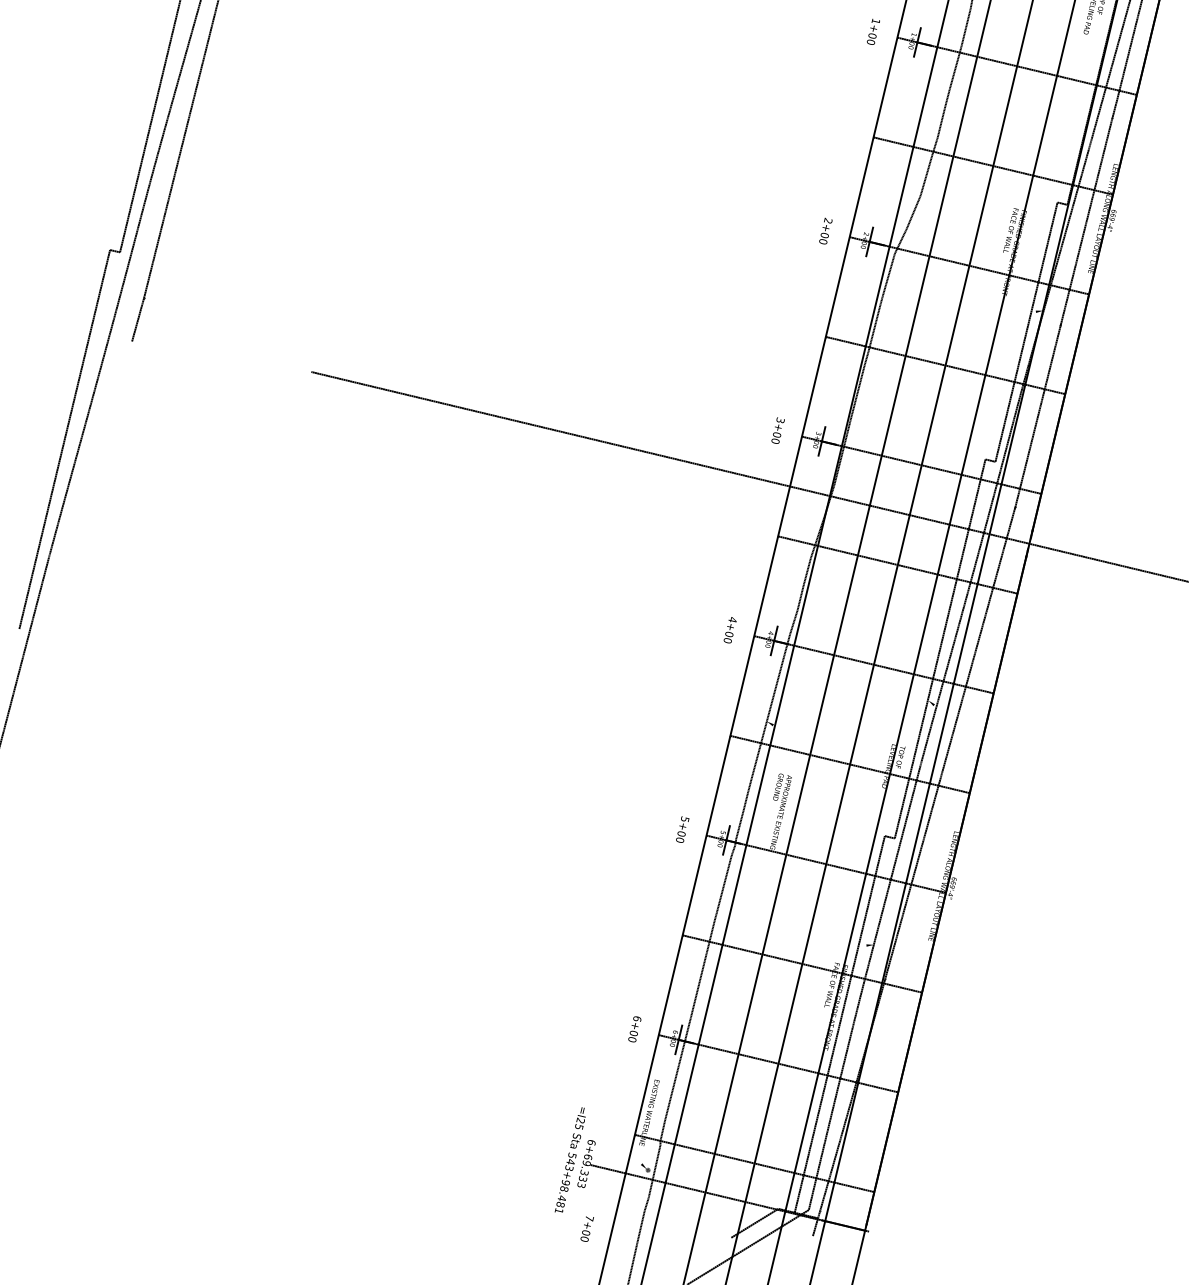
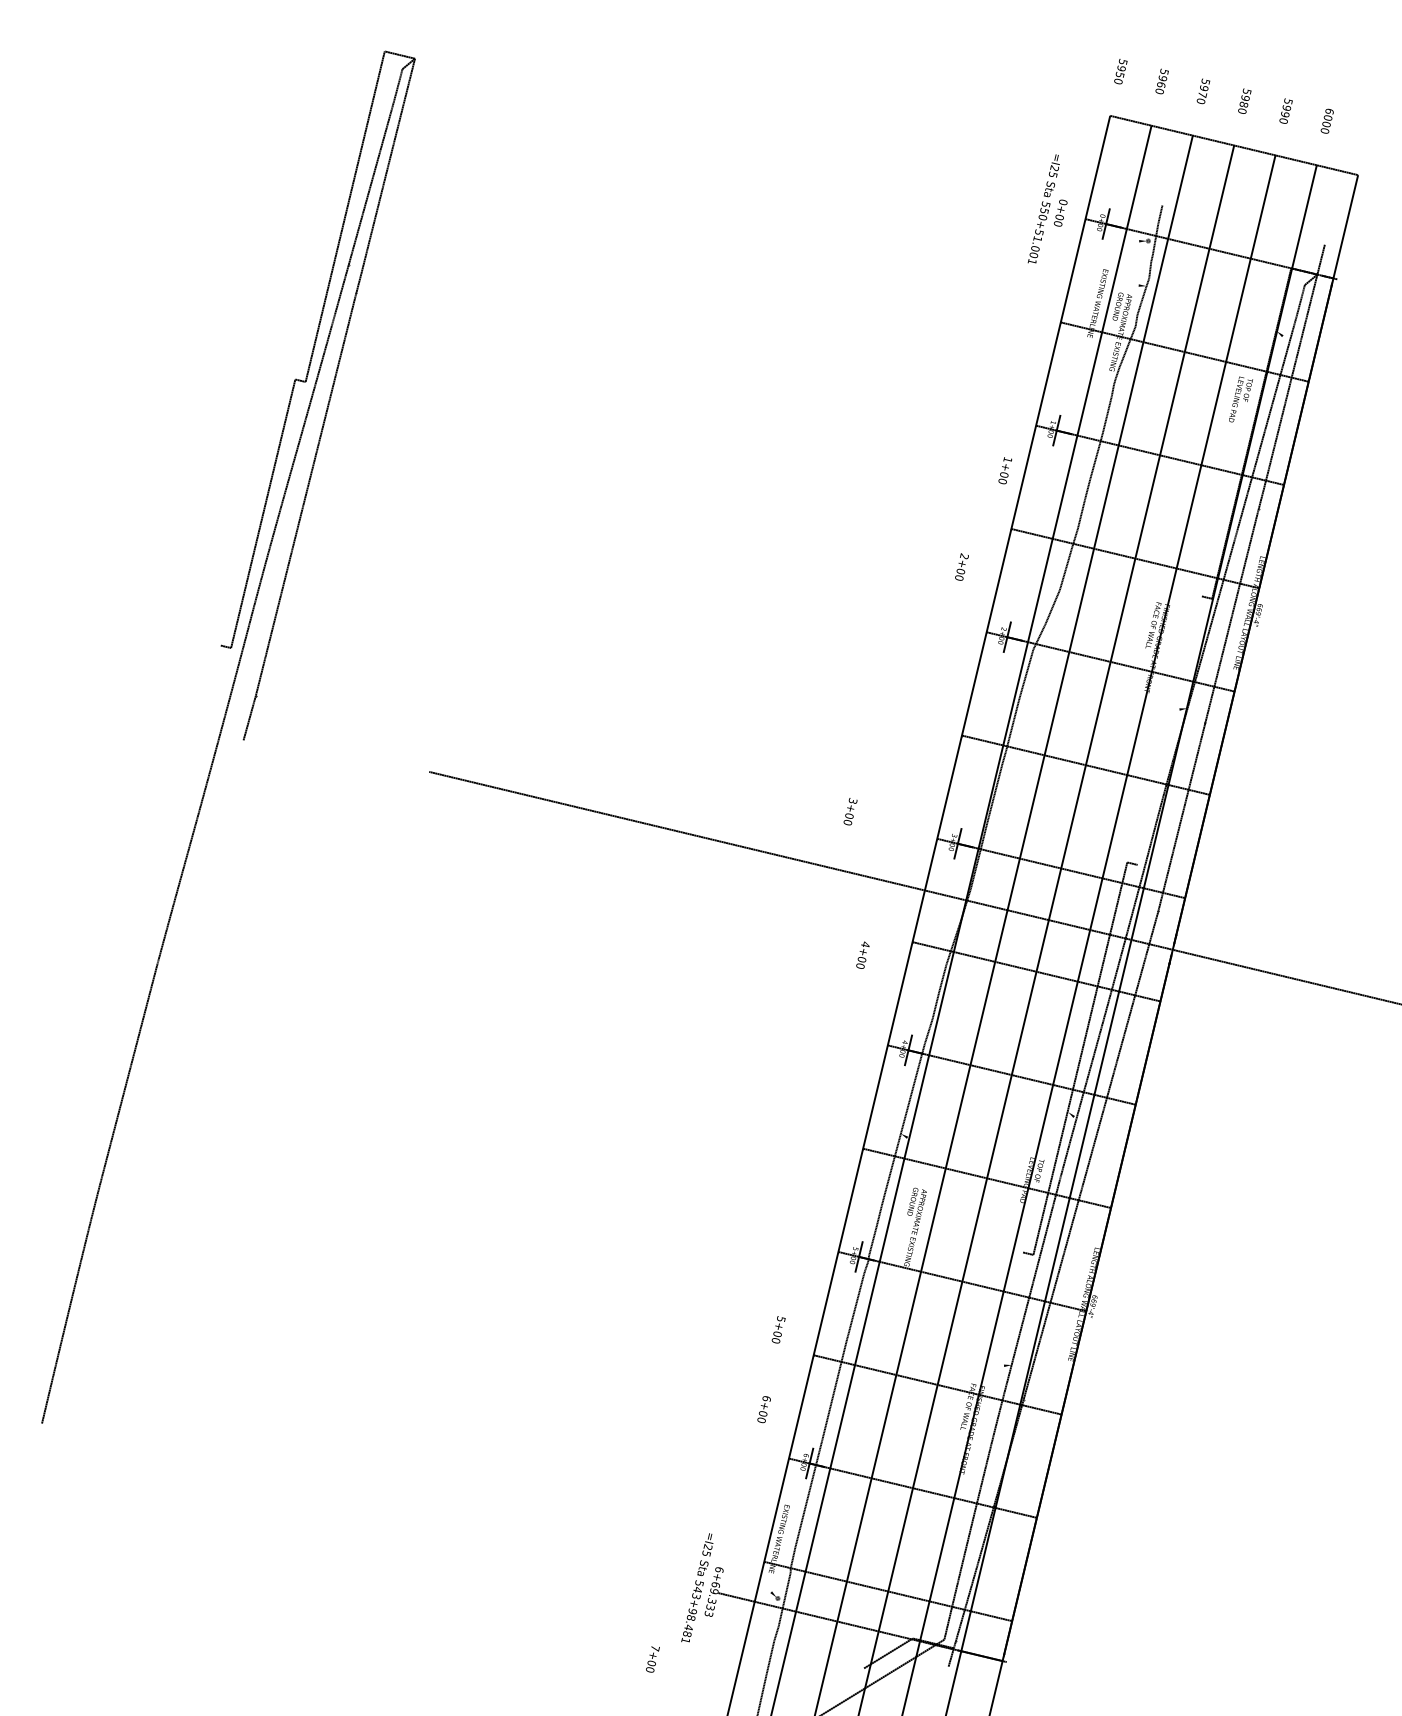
text: (873, 31) -> (1005, 470), moved
text: (825, 230) -> (961, 566), moved
line: (1026, 332) -> (1169, 730), removed
text: (778, 430) -> (850, 811), moved
line: (64, 439) -> (173, 841), removed
text: (729, 629) -> (862, 954), moved
text: (682, 829) -> (778, 1329), moved
line: (839, 1024) -> (976, 1447), removed
text: (634, 1029) -> (763, 1409), moved
text: (586, 1229) -> (652, 1659), moved

